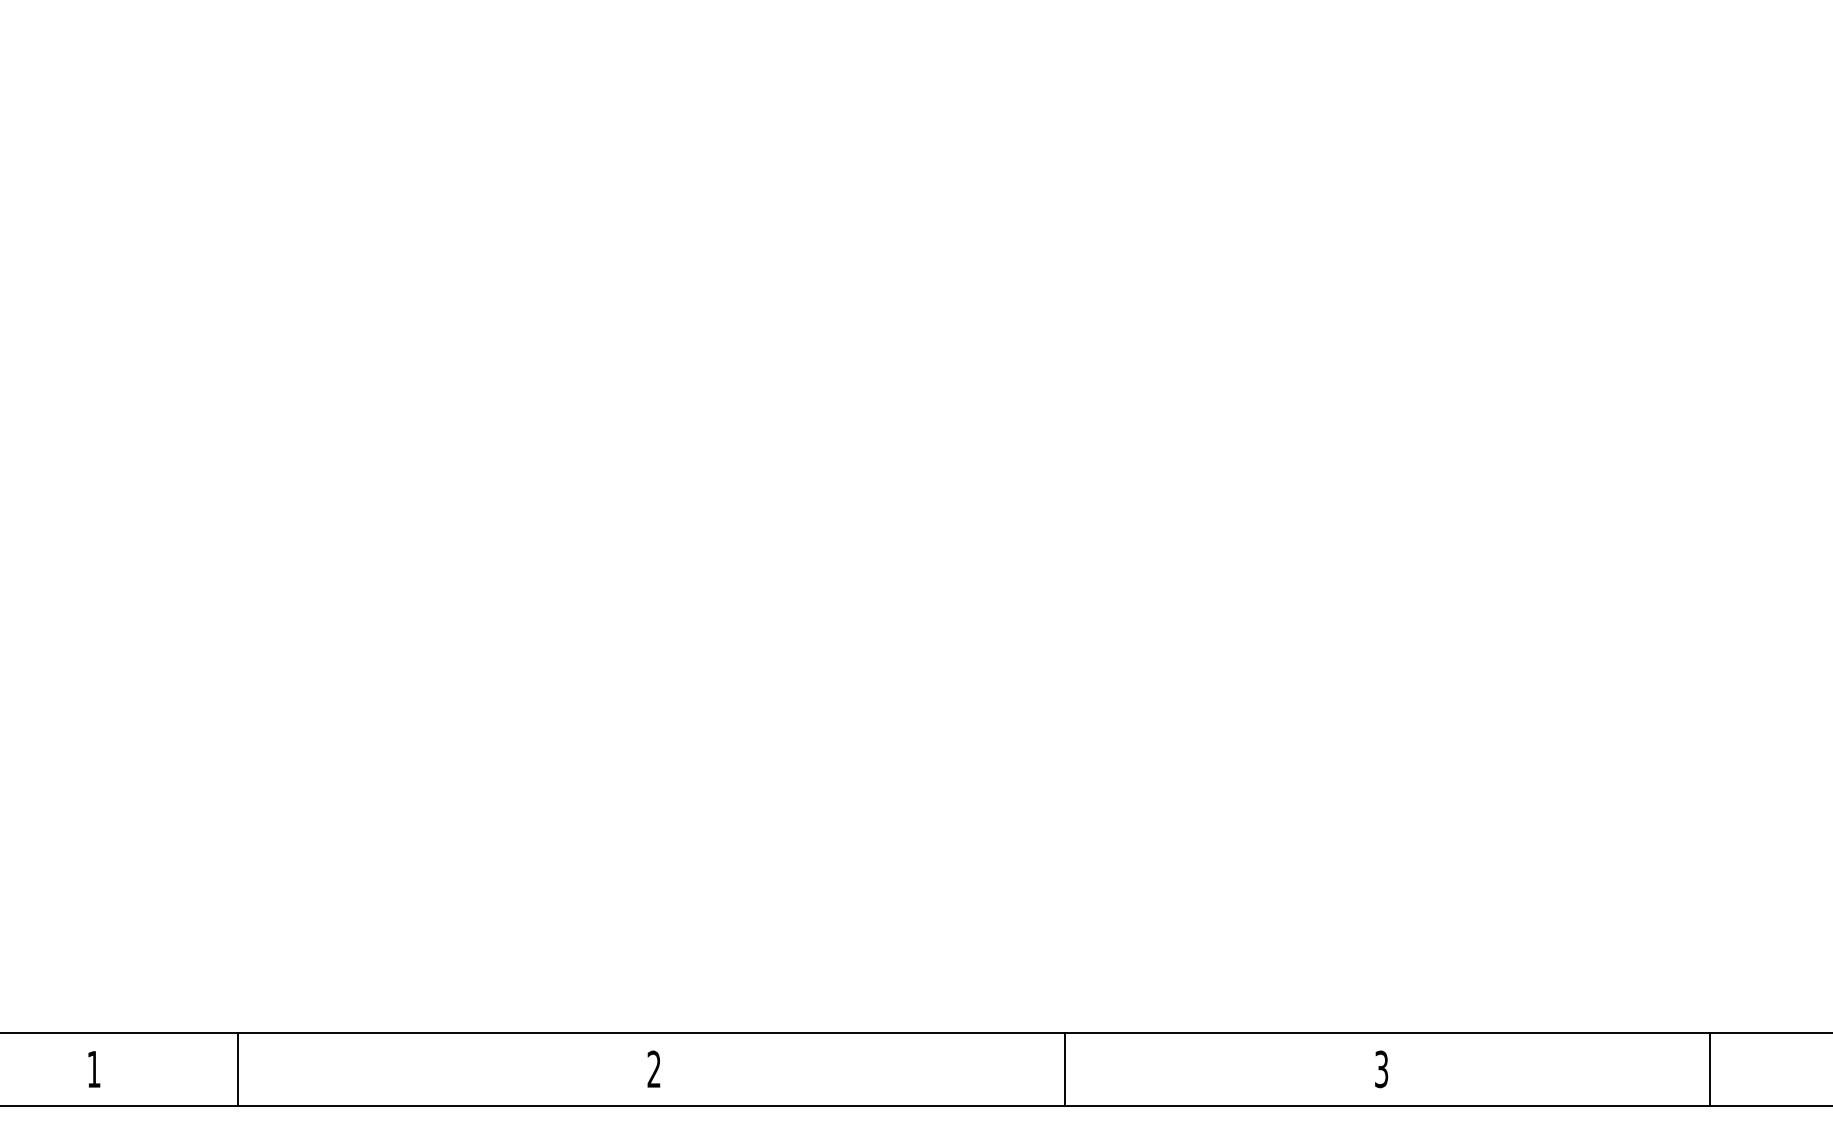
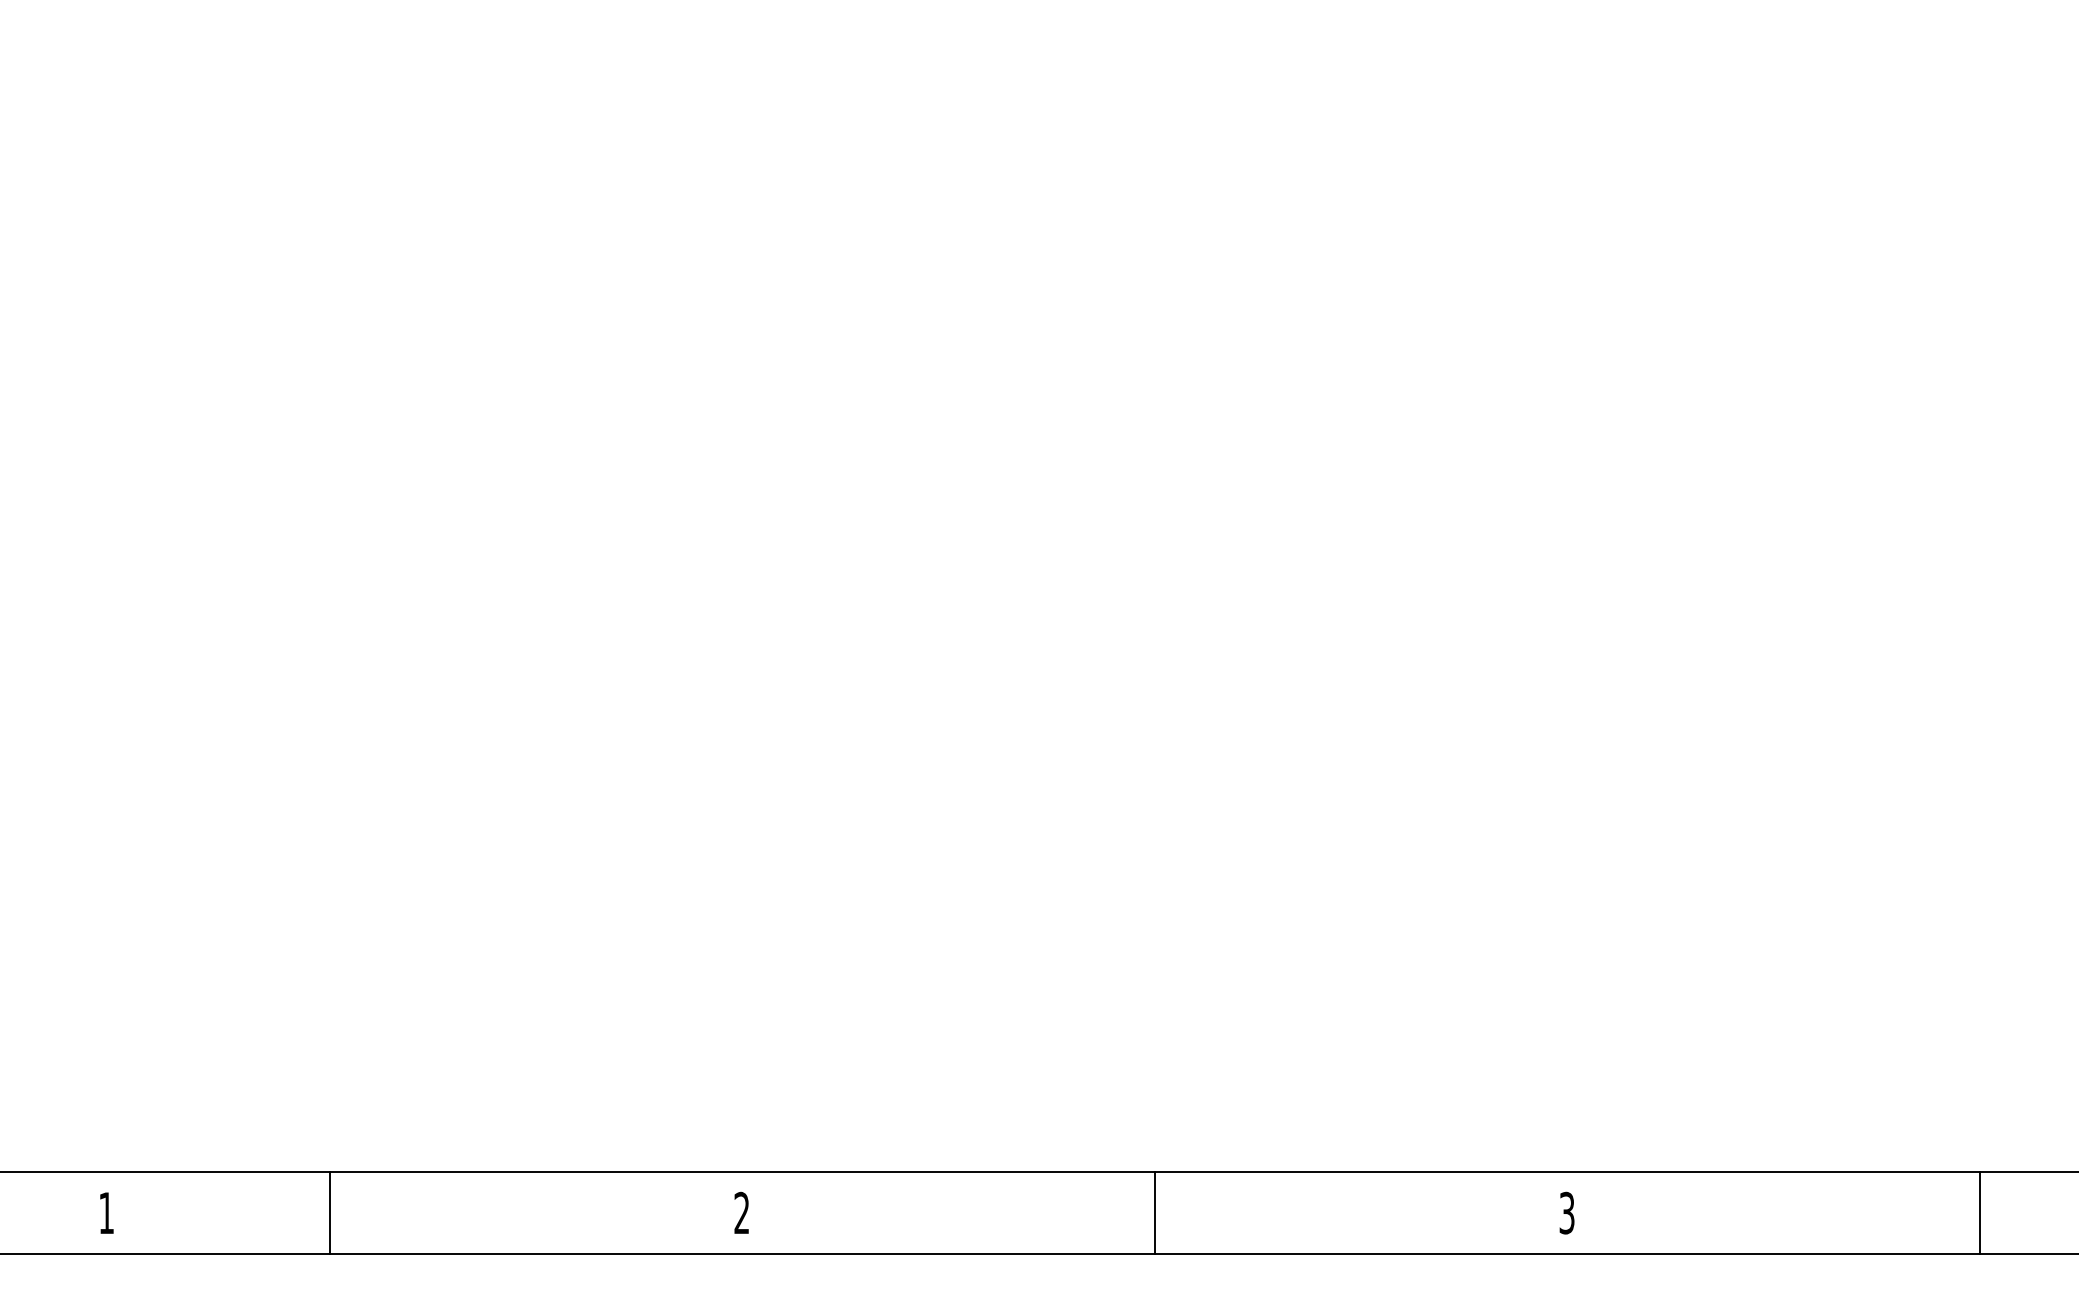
line: (237, 1068) -> (329, 1212), moved
line: (1064, 1068) -> (1154, 1212), moved
line: (1709, 1068) -> (1980, 1212), moved

